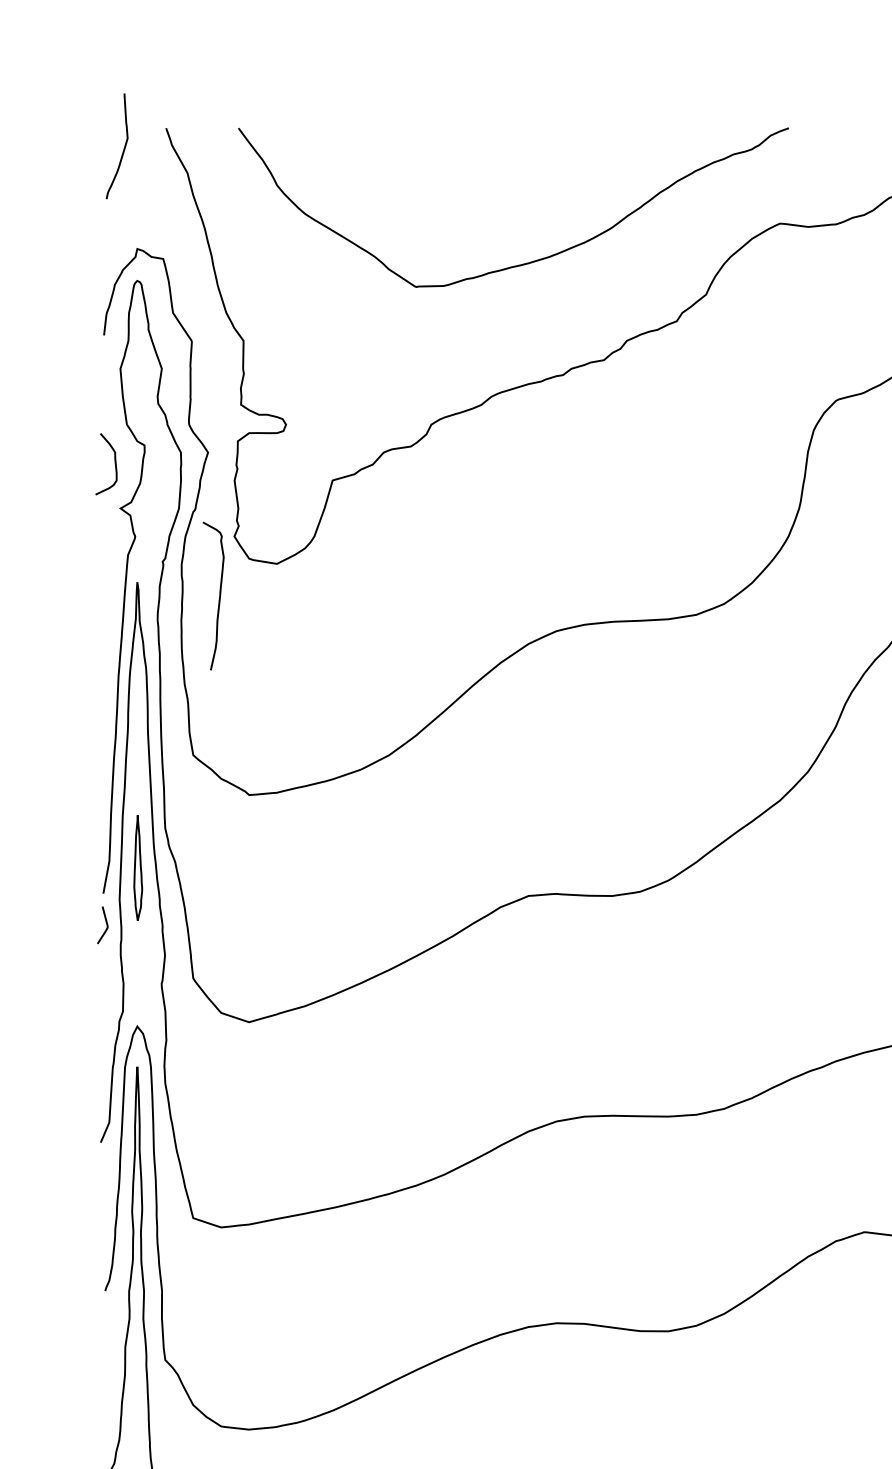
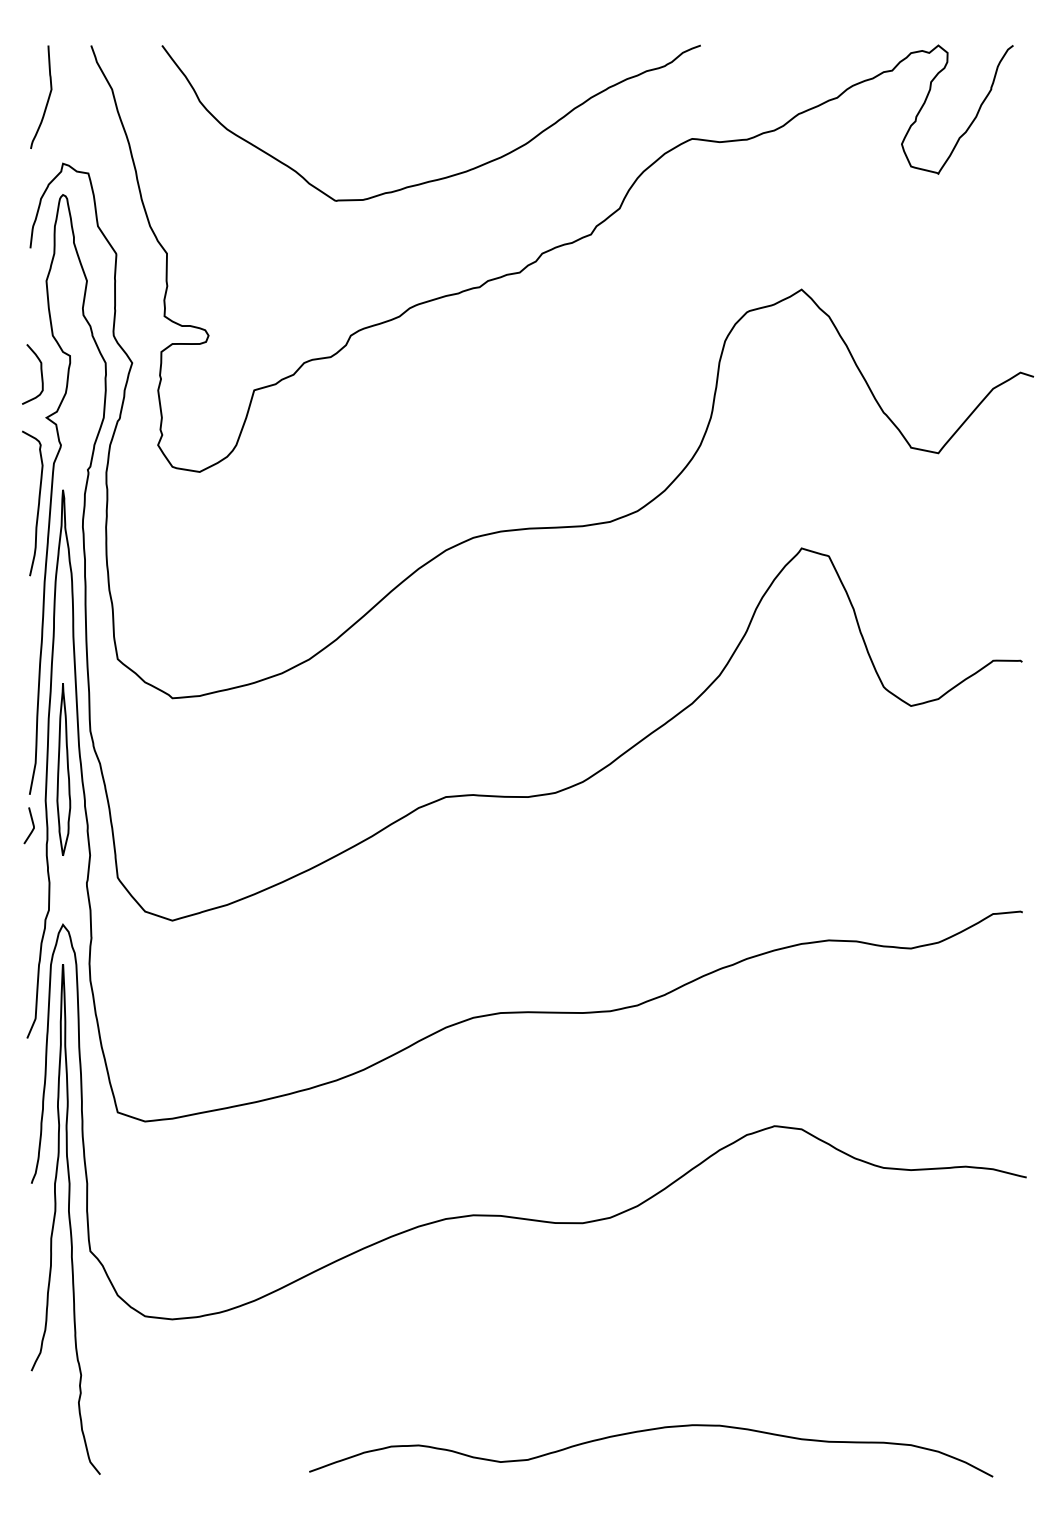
curve: (123, 147) -> (47, 98), moved
curve: (218, 599) -> (37, 506), moved
part: (137, 867) -> (63, 769), size x1.67

